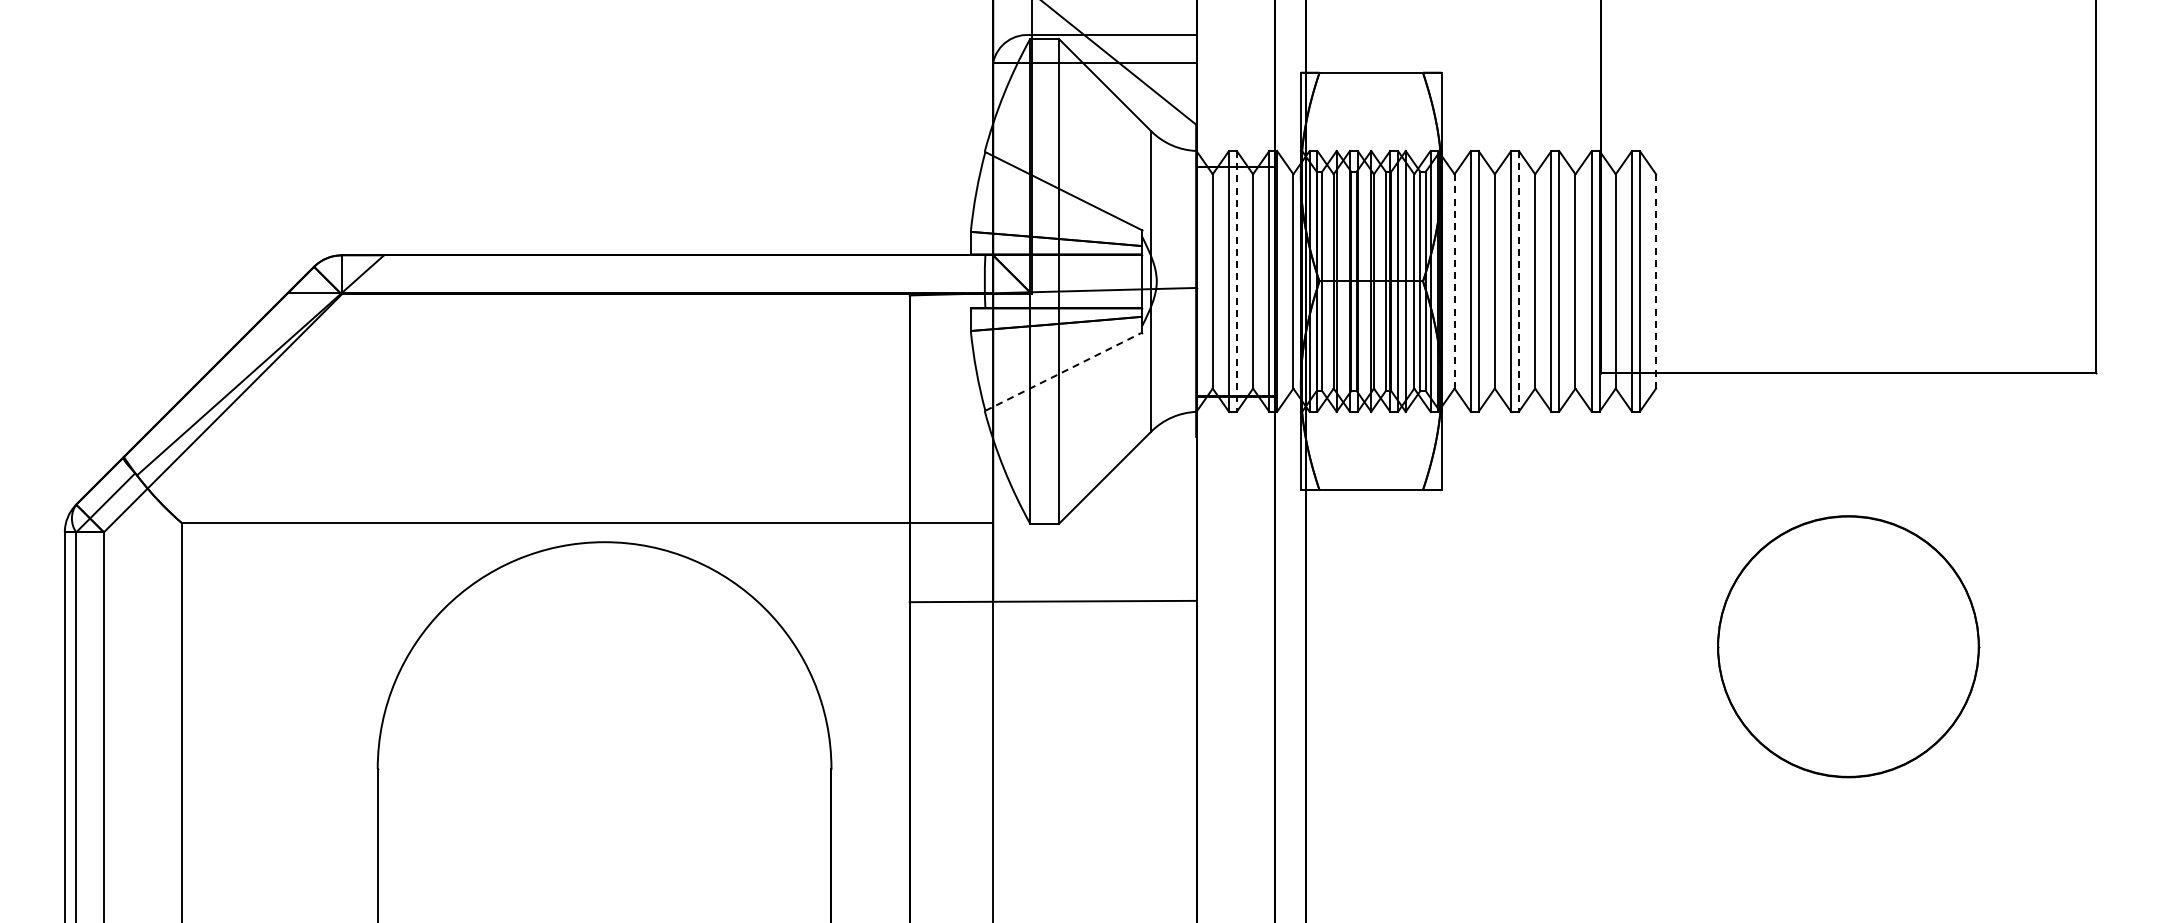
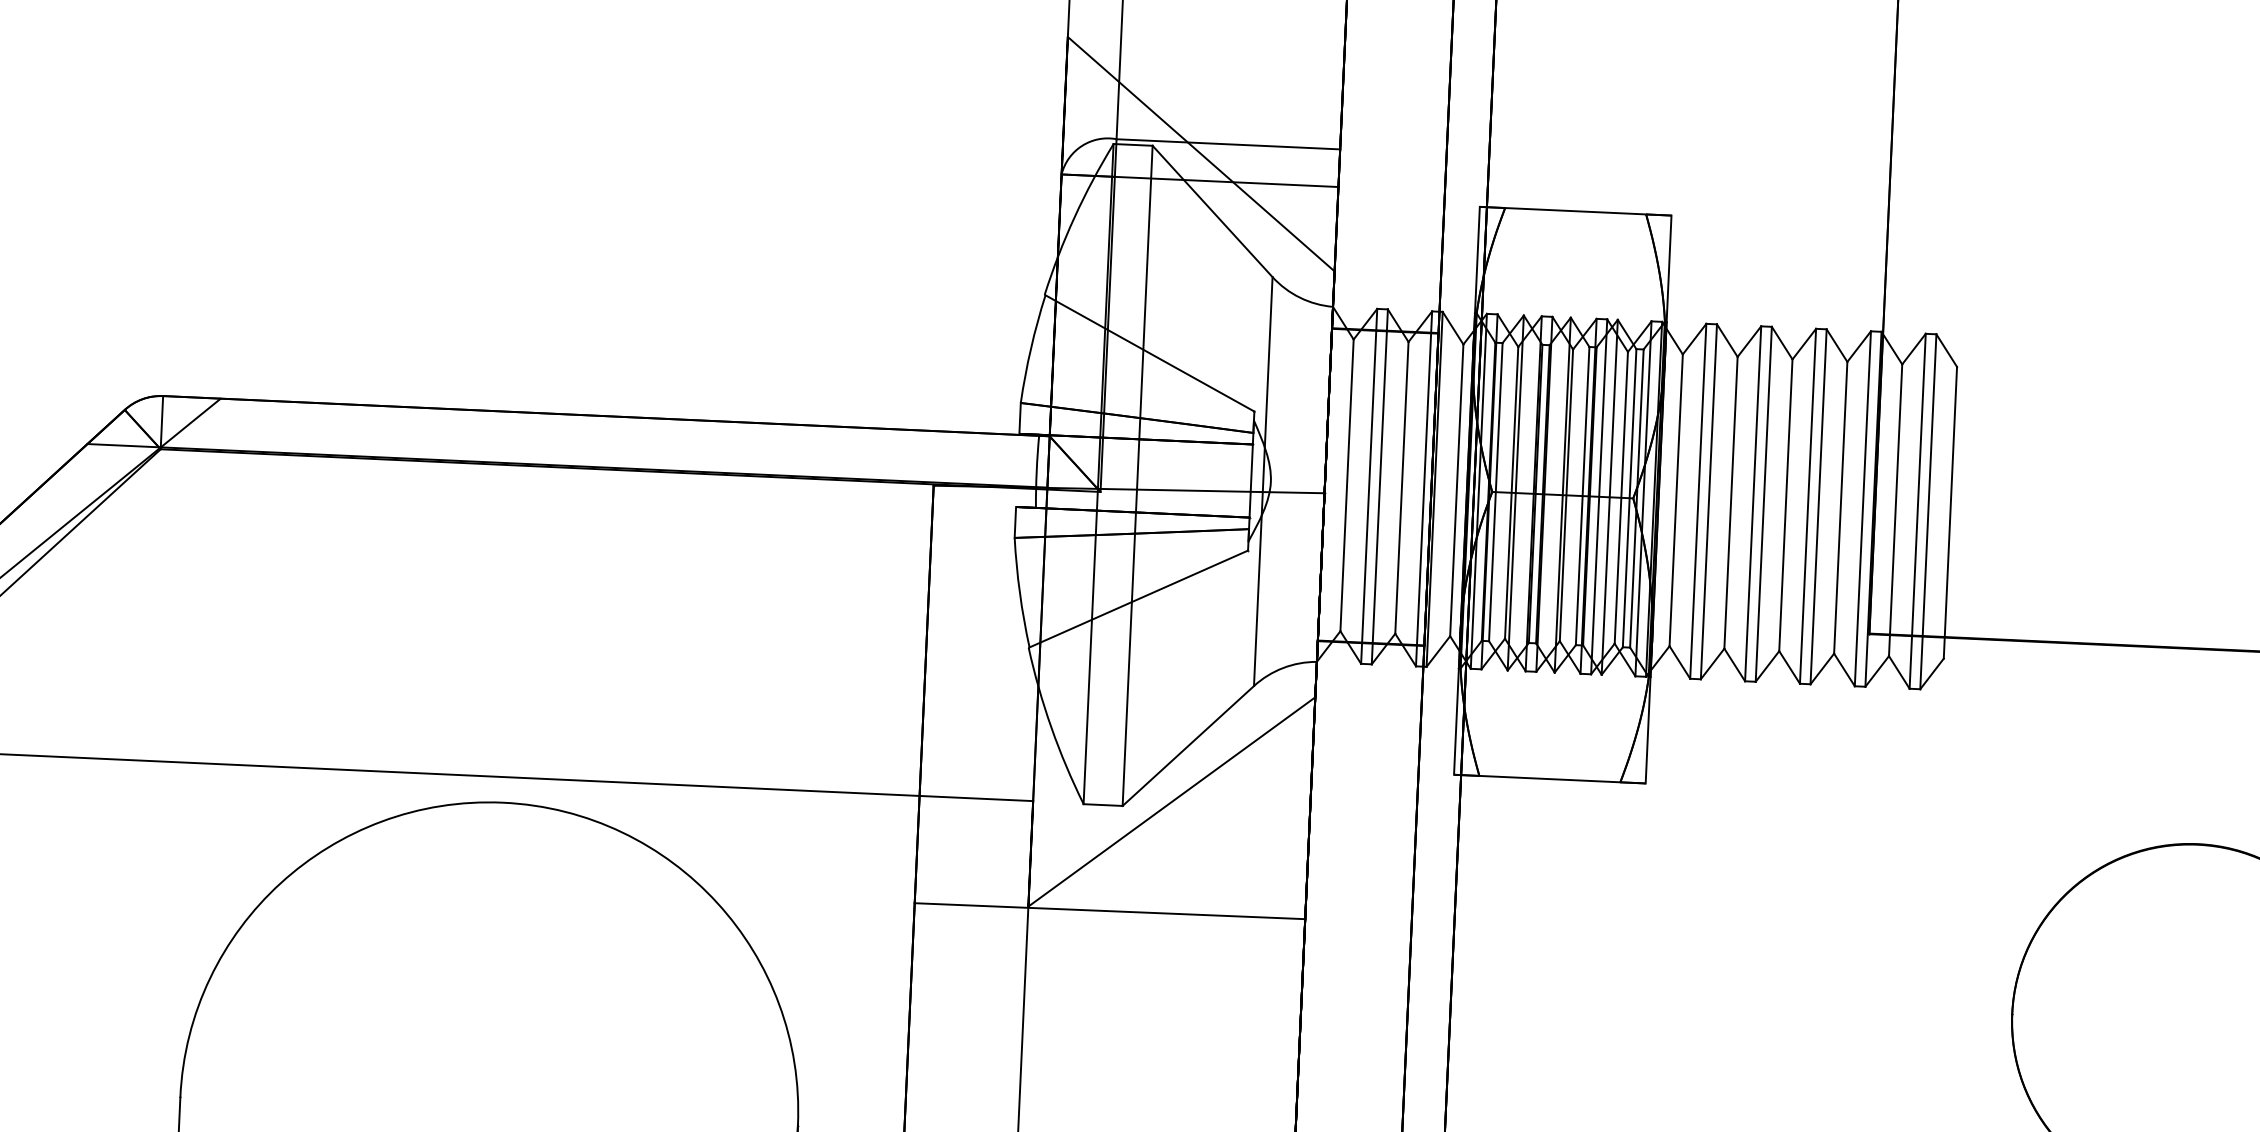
line: (1236, 281) -> (1379, 486), dashed -> solid
line: (1454, 281) -> (1676, 500), dashed -> solid
line: (1518, 281) -> (1763, 504), dashed -> solid
line: (1656, 281) -> (1951, 512), dashed -> solid
line: (1063, 371) -> (1138, 598), dashed -> solid
line: (1094, 518) -> (1171, 800), added

